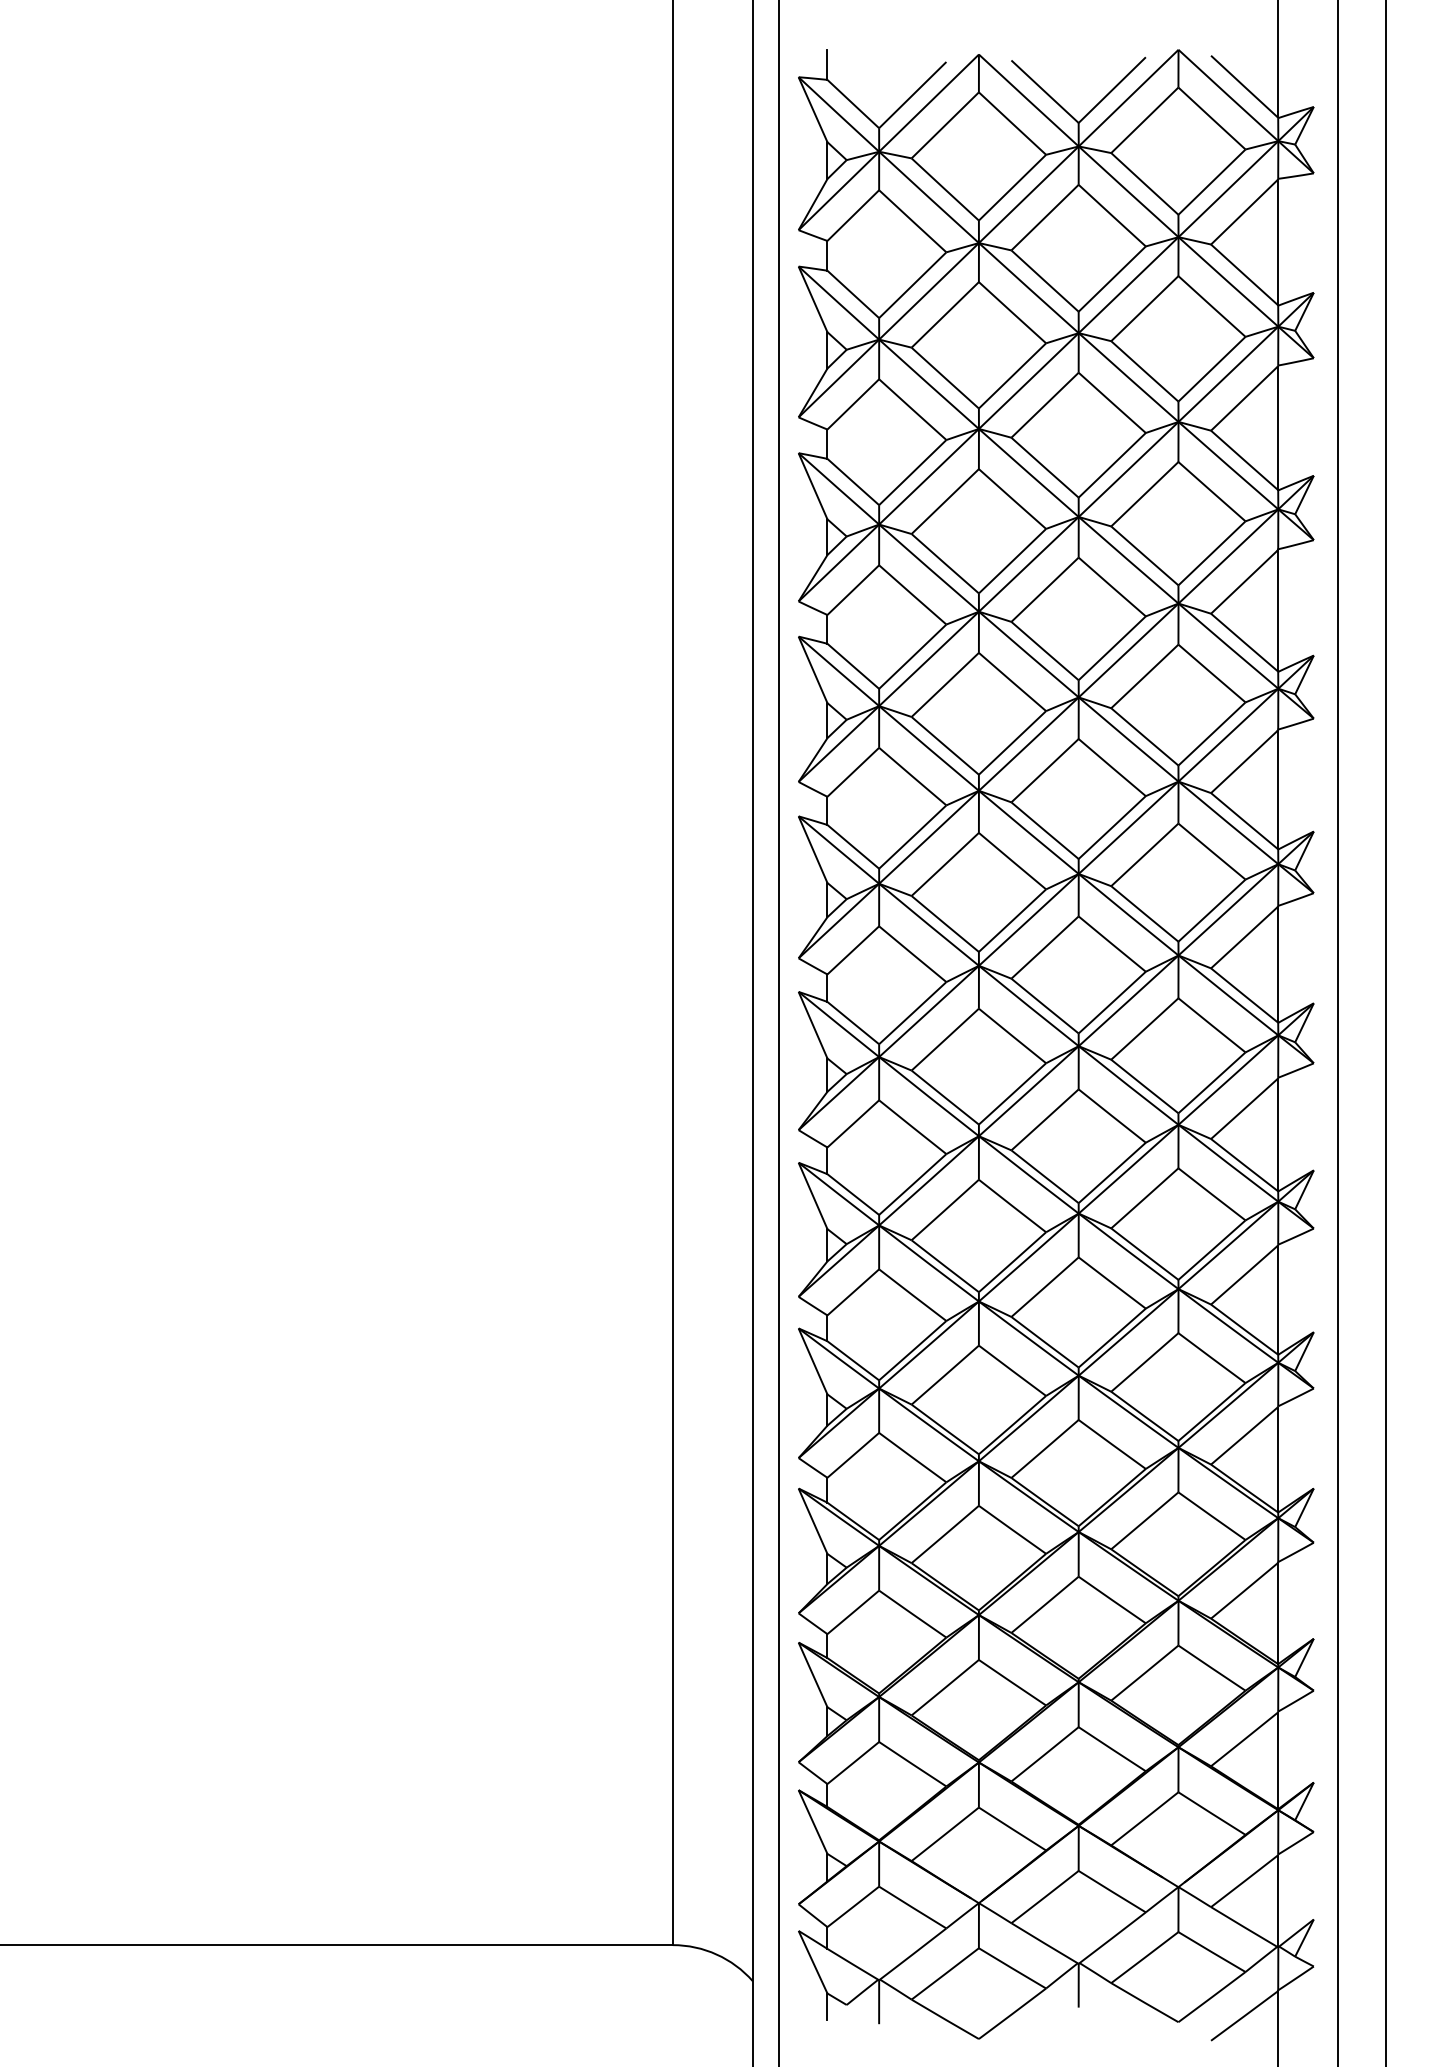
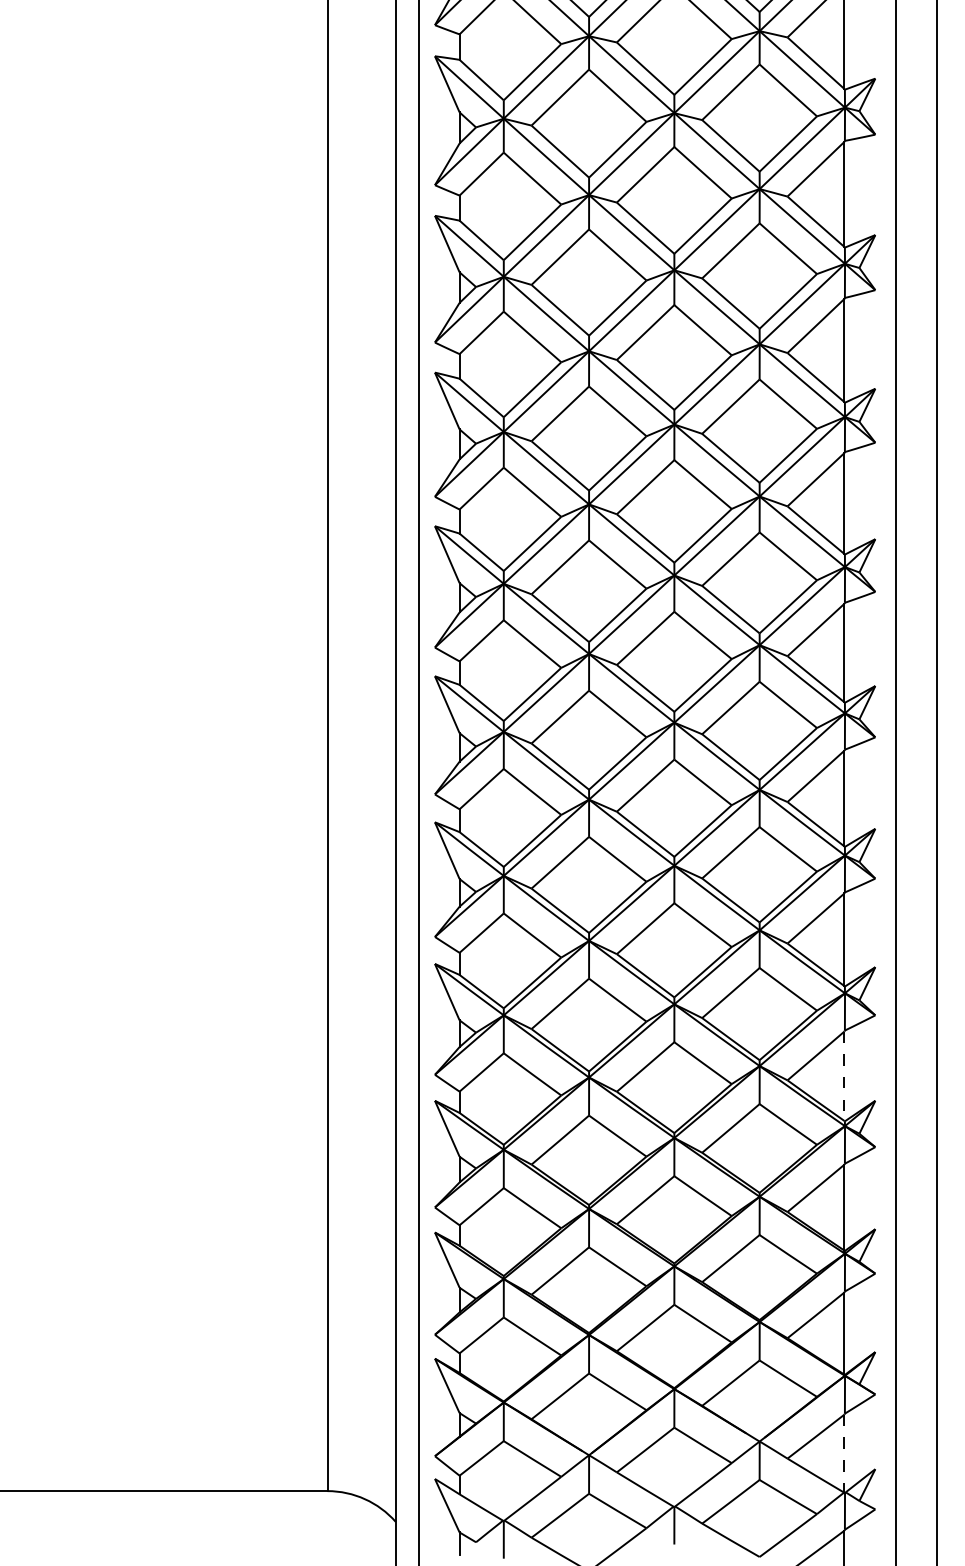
line: (1277, 1460) -> (844, 1076), solid -> dashed
line: (1277, 1901) -> (844, 1453), solid -> dashed

